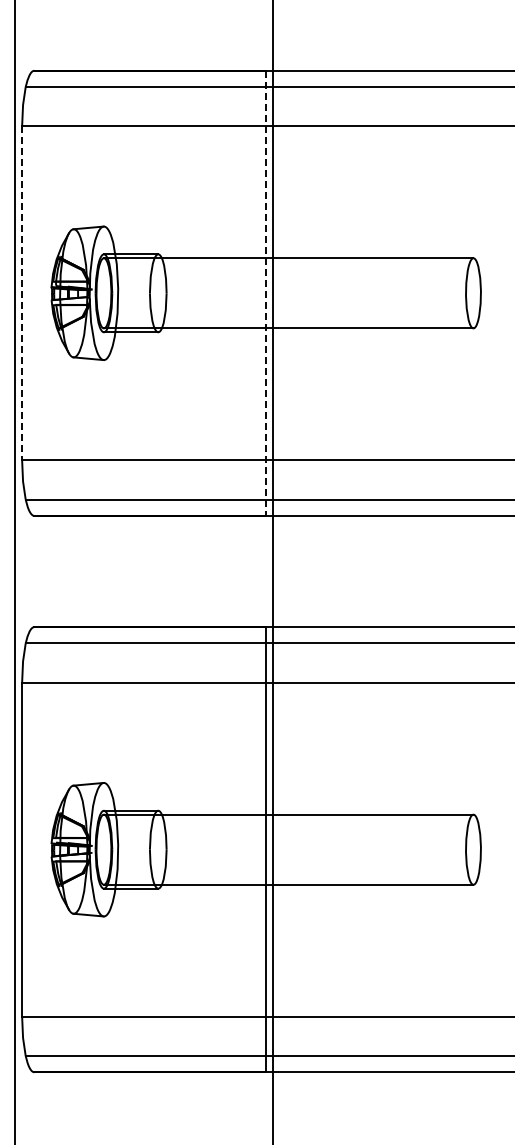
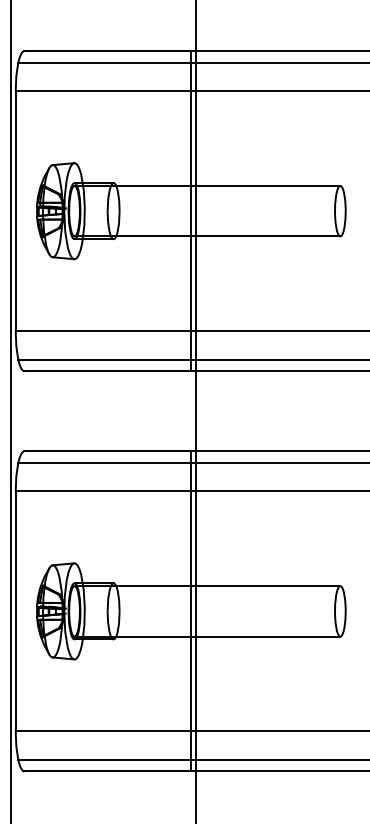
line: (22, 293) -> (15, 211), dashed -> solid
line: (266, 293) -> (191, 211), dashed -> solid

